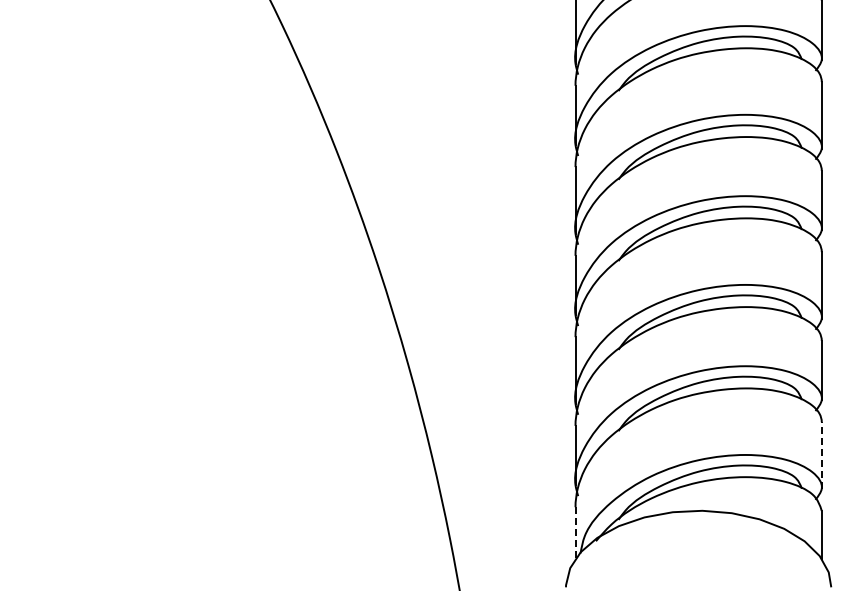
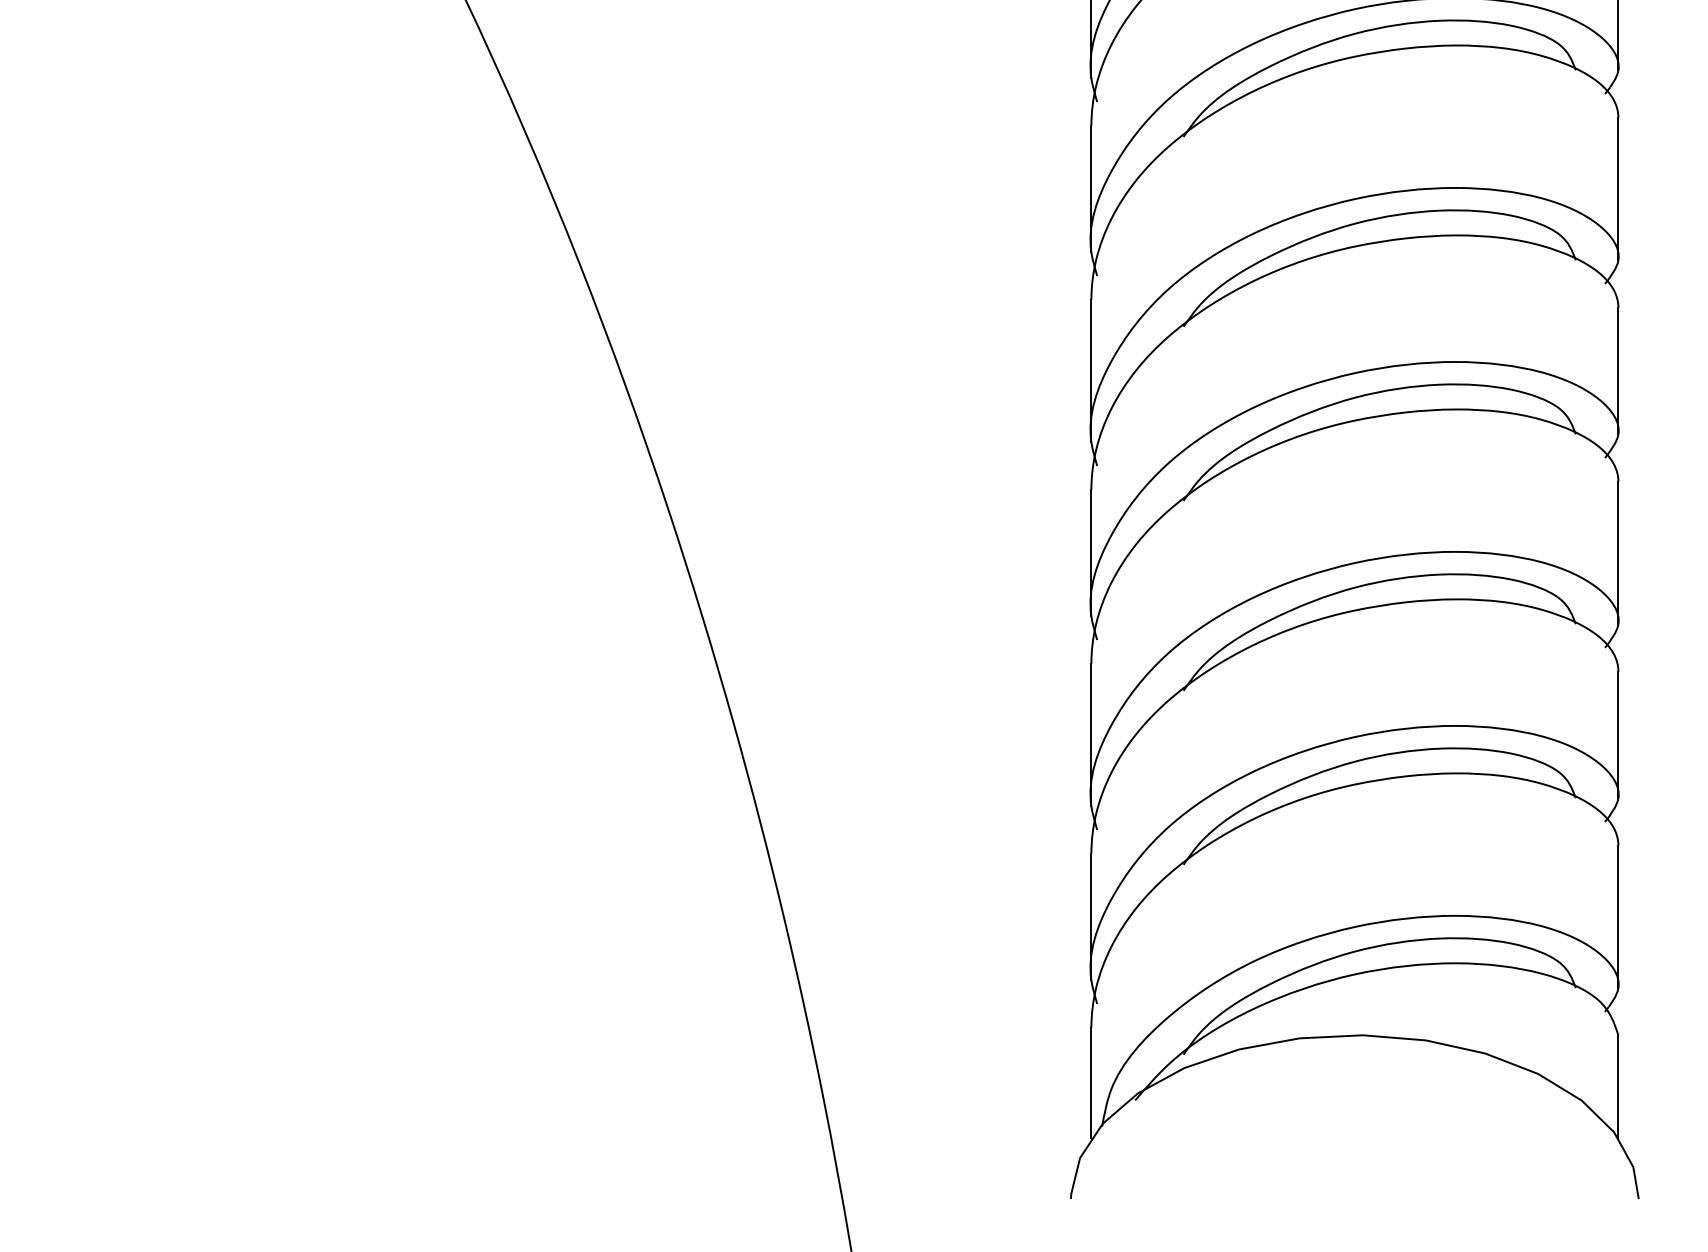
line: (821, 454) -> (1617, 914), dashed -> solid
line: (575, 533) -> (1091, 1083), dashed -> solid

